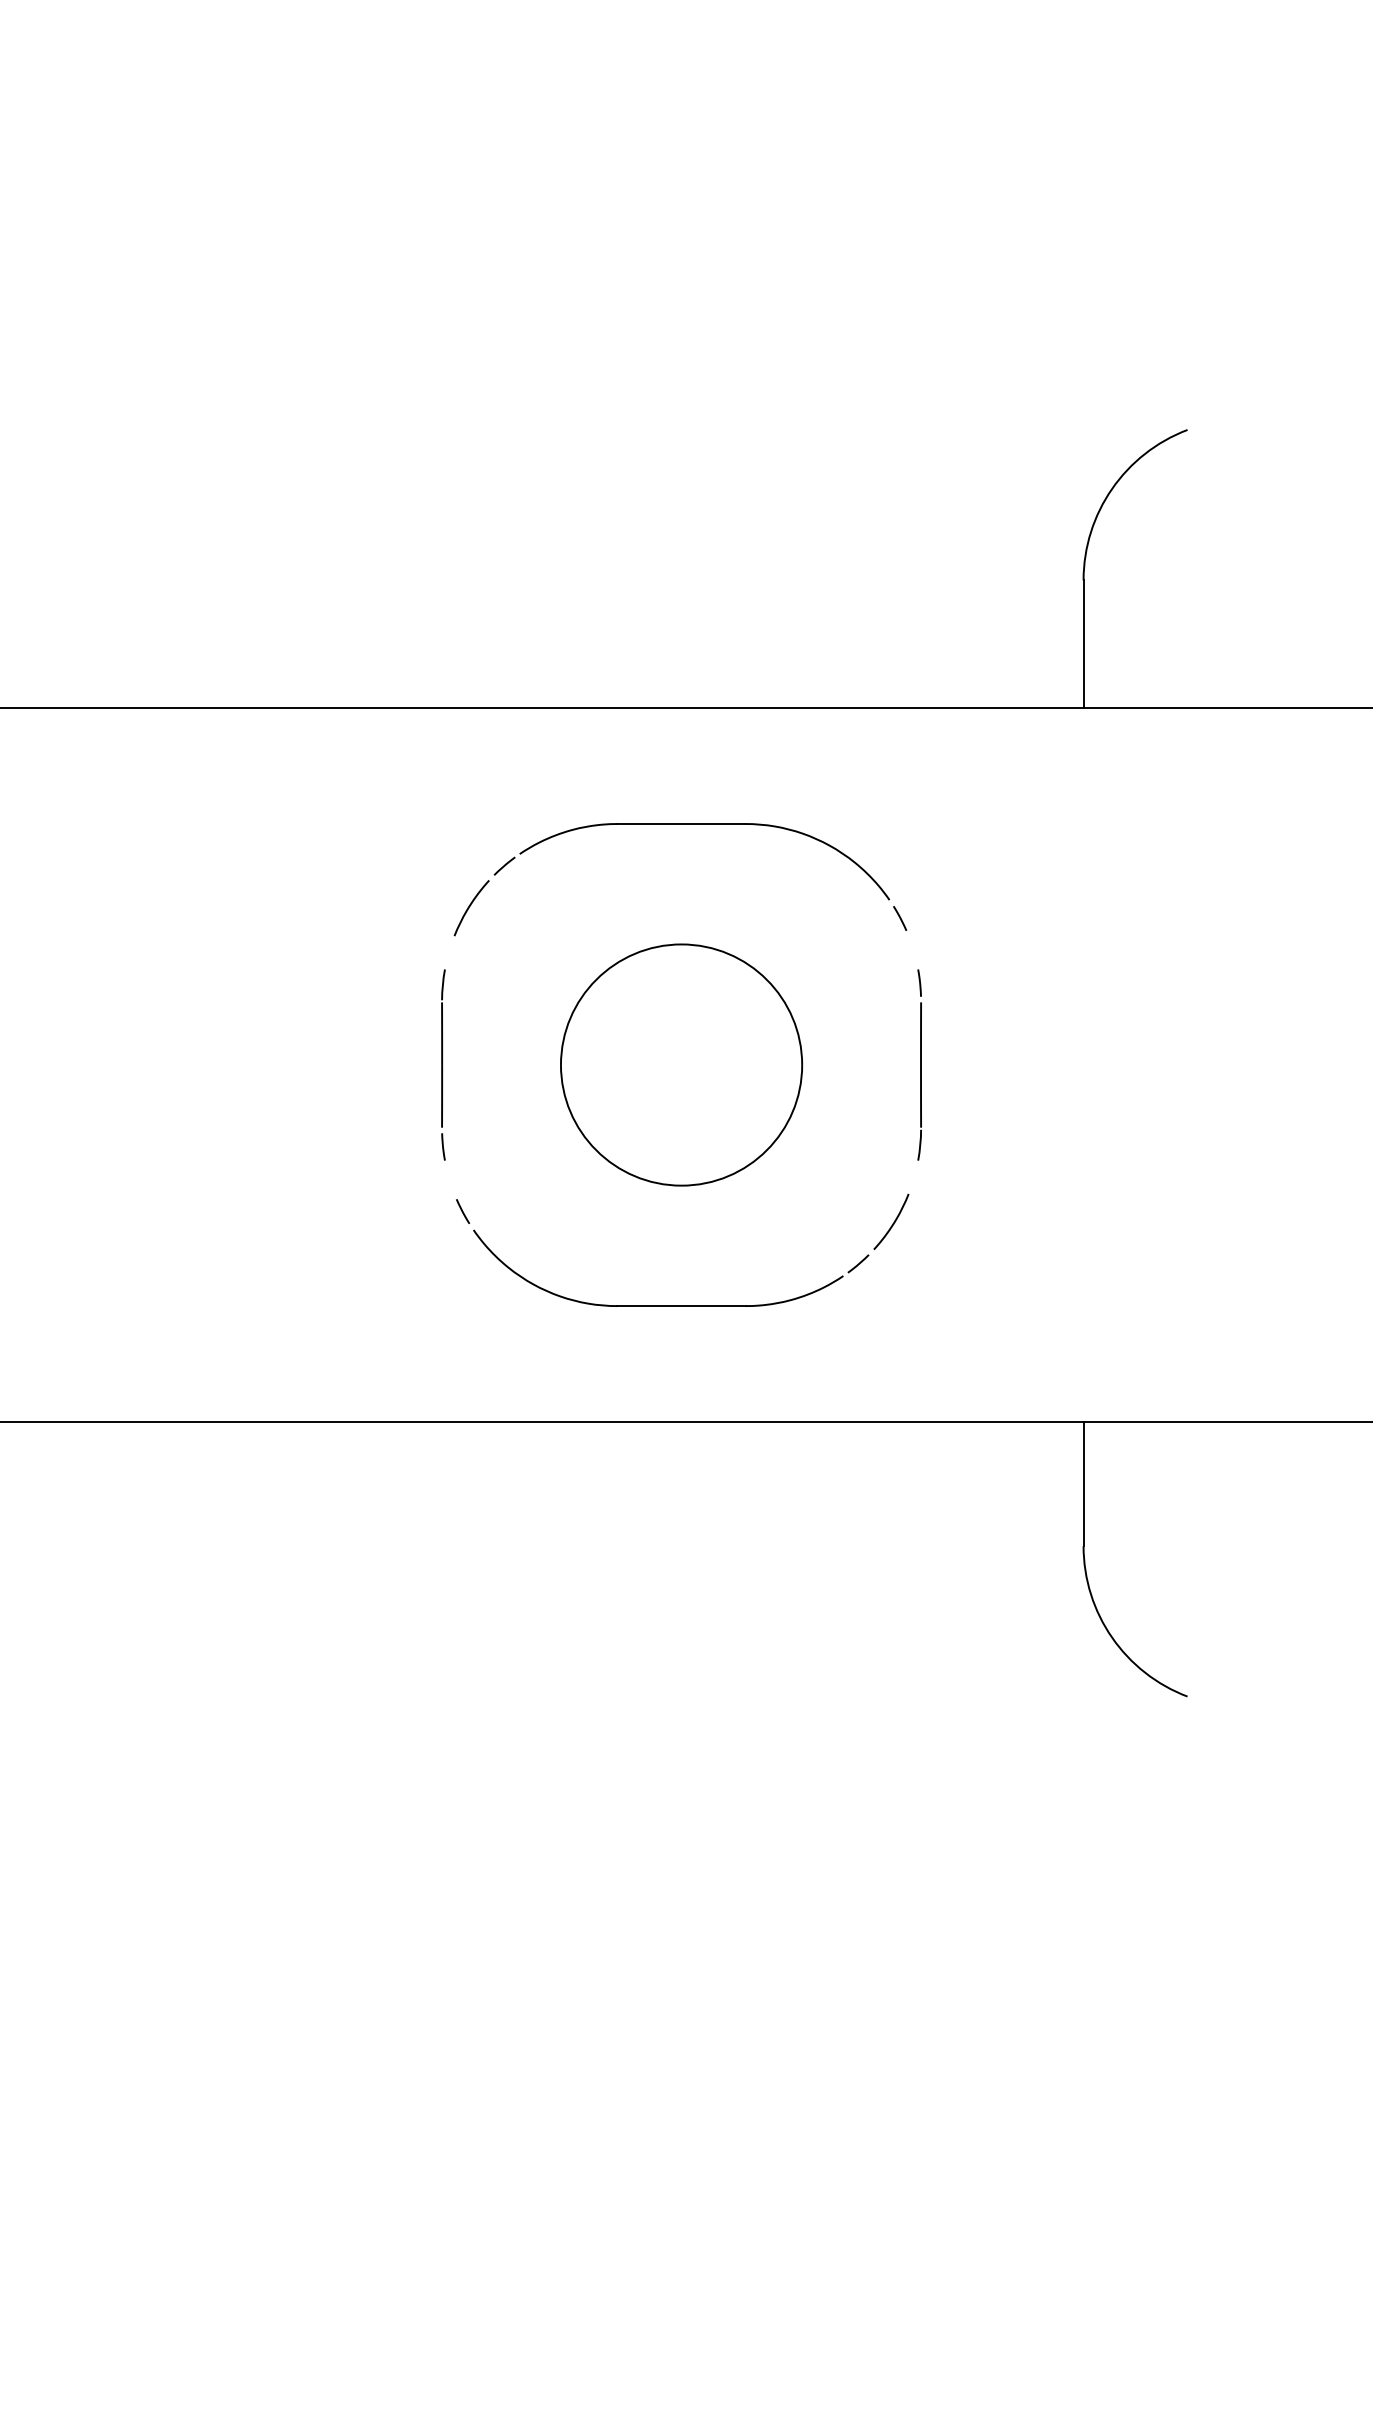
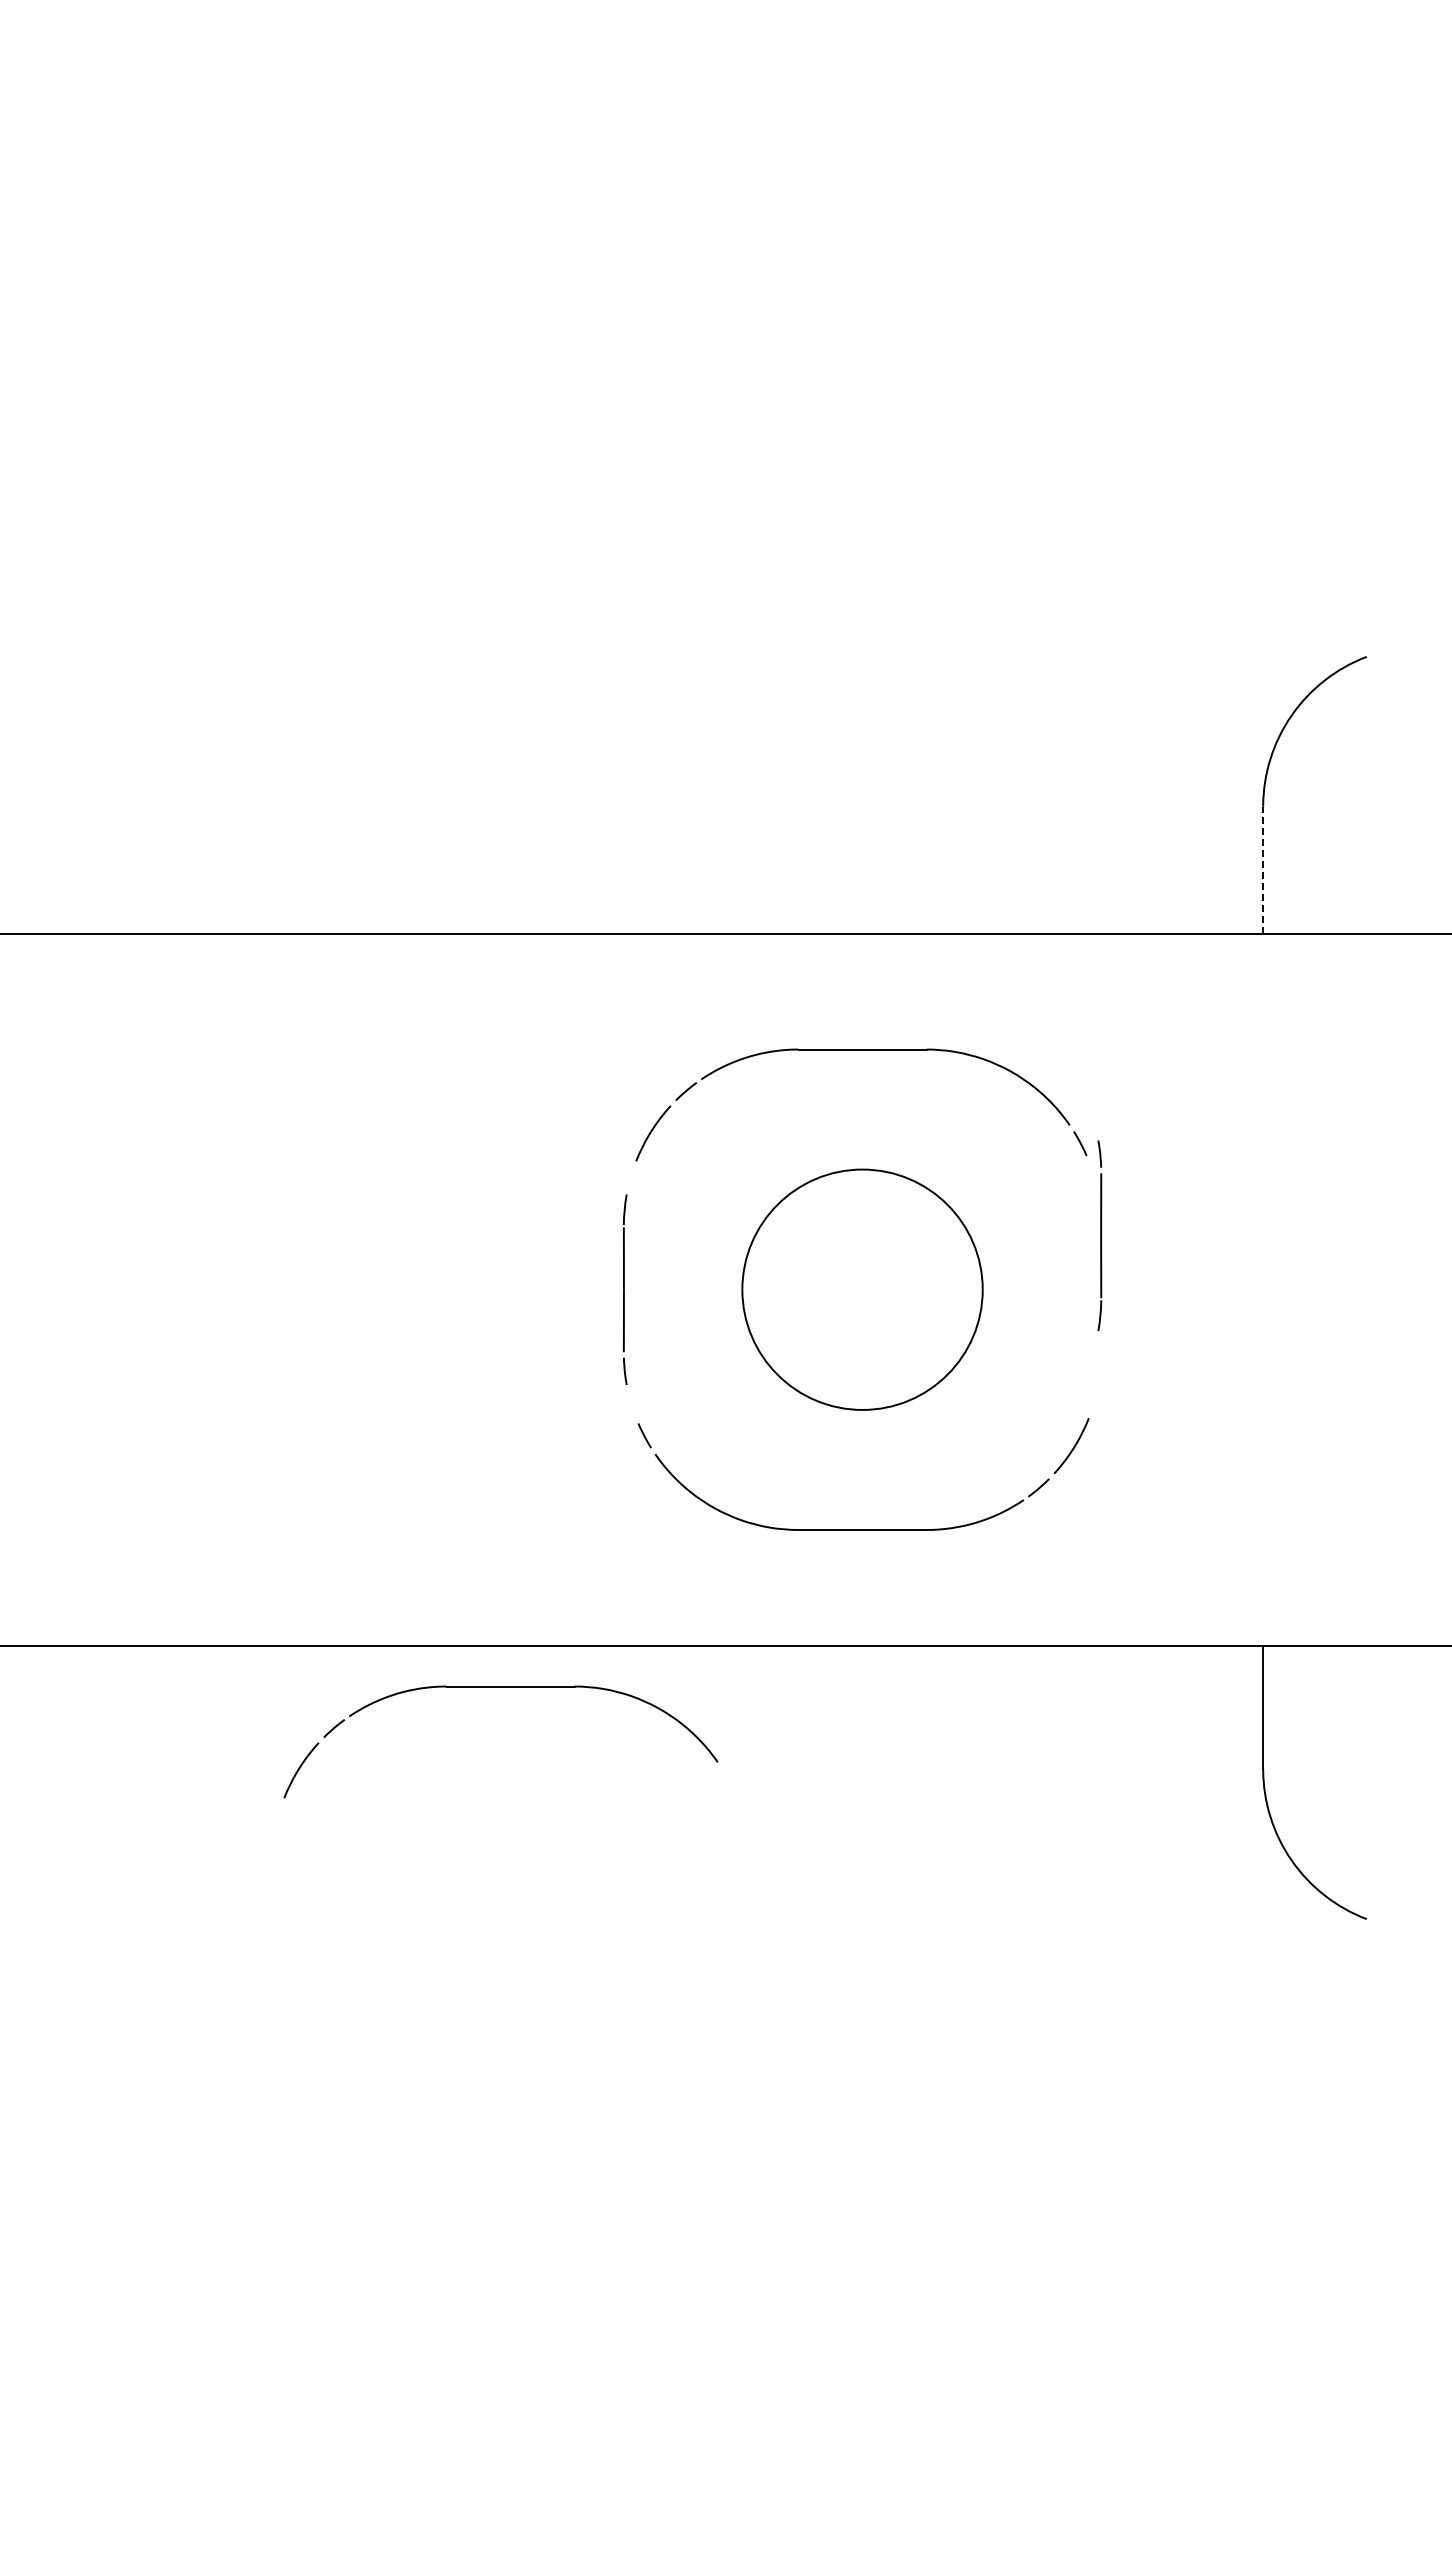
line: (1083, 643) -> (1263, 869), solid -> dashed
part: (919, 1064) -> (1099, 1235), moved
part: (318, 1464) -> (500, 1687), added

